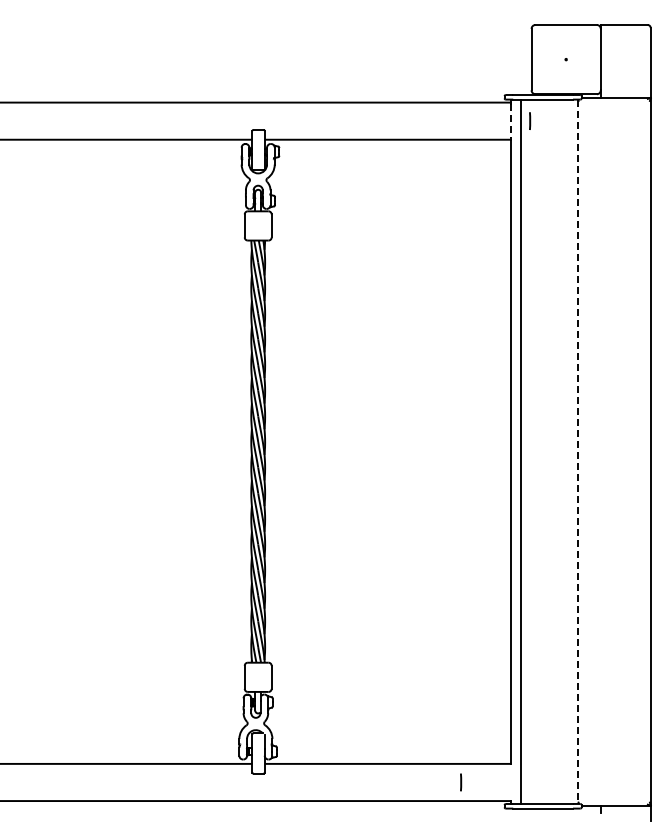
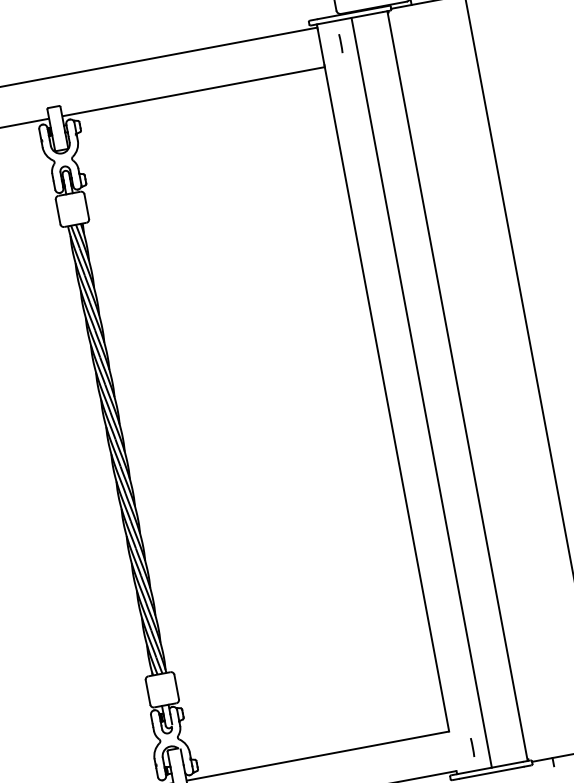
line: (511, 121) -> (321, 47), dashed -> solid
line: (521, 451) -> (422, 392), moved
line: (577, 452) -> (457, 386), dashed -> solid
line: (461, 782) -> (473, 747), moved

